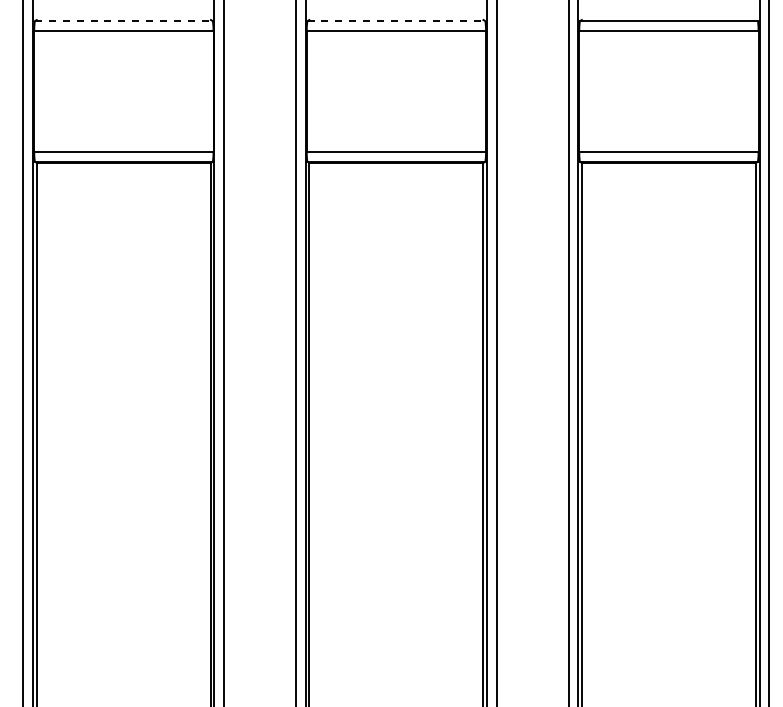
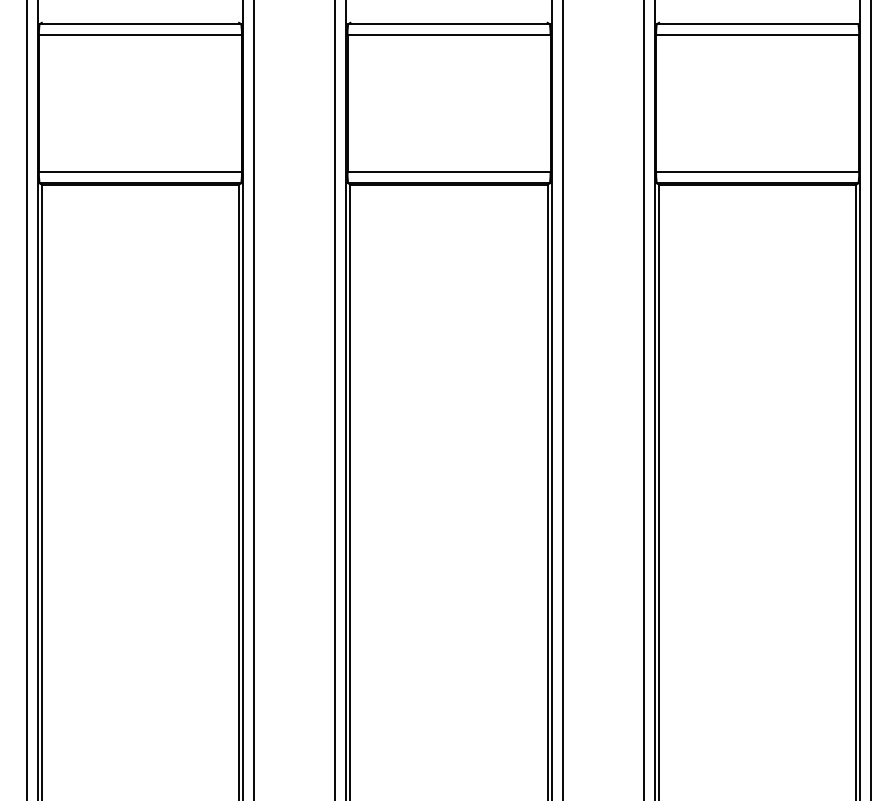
line: (123, 21) -> (140, 24), dashed -> solid
line: (396, 21) -> (449, 24), dashed -> solid

